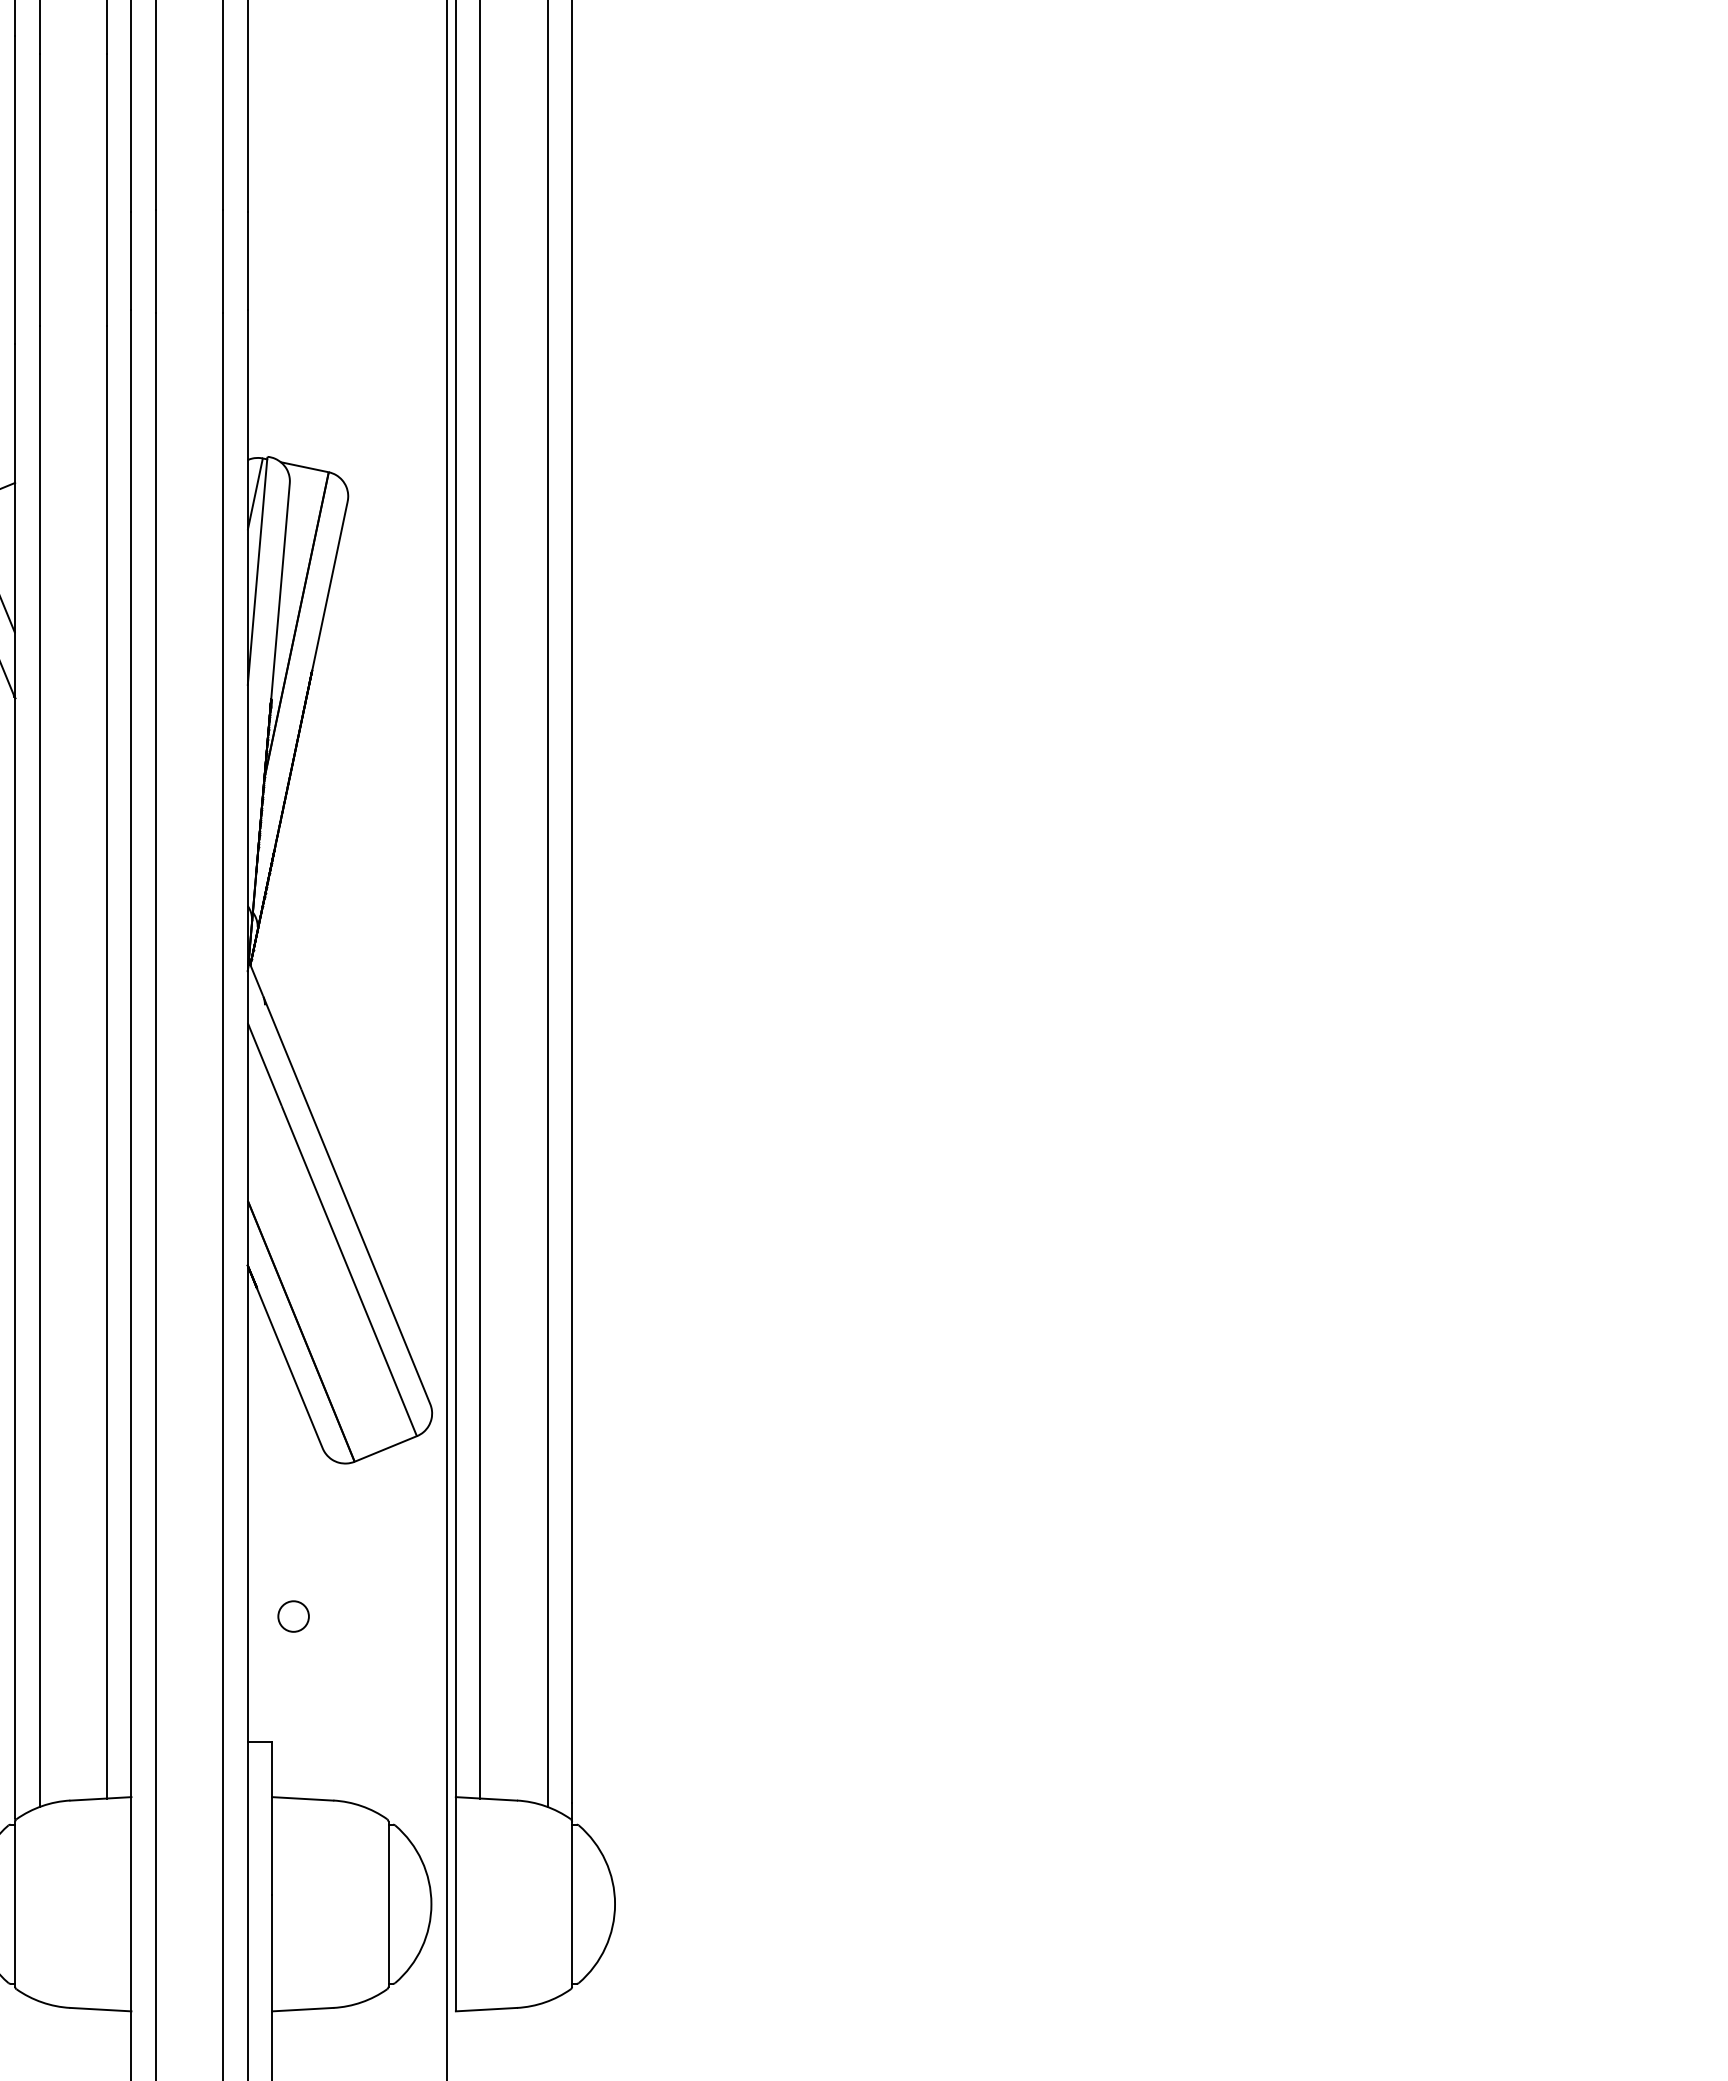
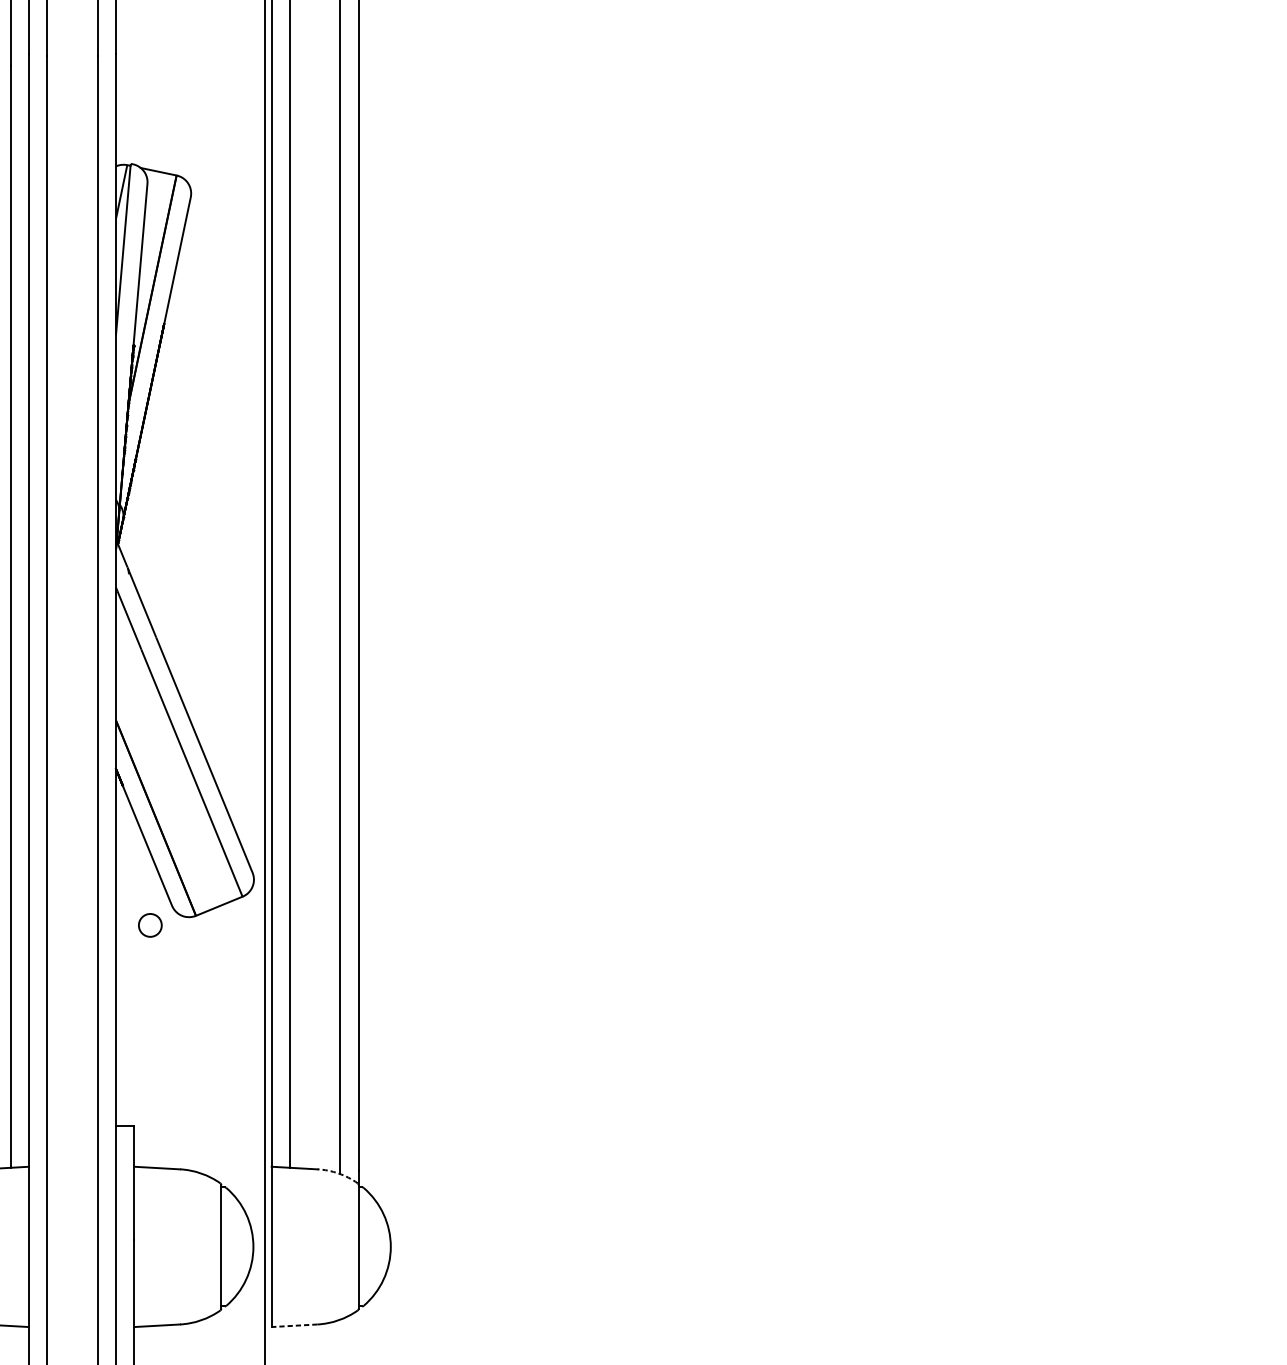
circle: (293, 1616) -> (150, 925), moved
arc: (545, 1806) -> (338, 1173), solid -> dashed
line: (486, 2009) -> (294, 1325), solid -> dashed

